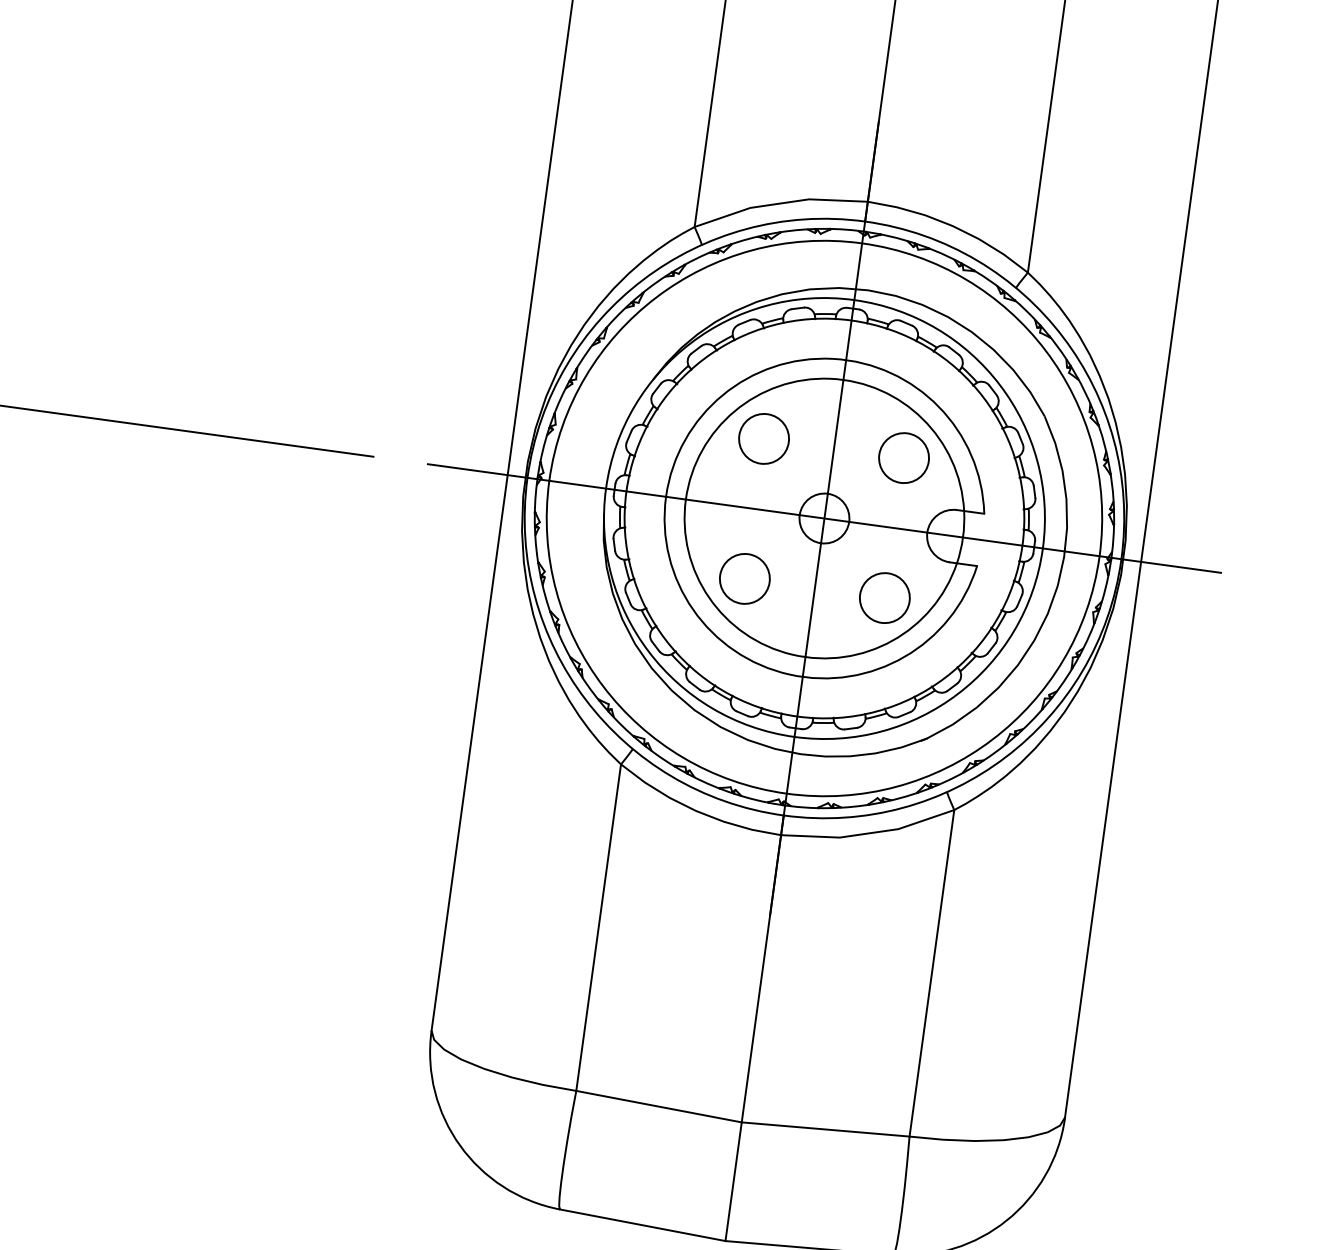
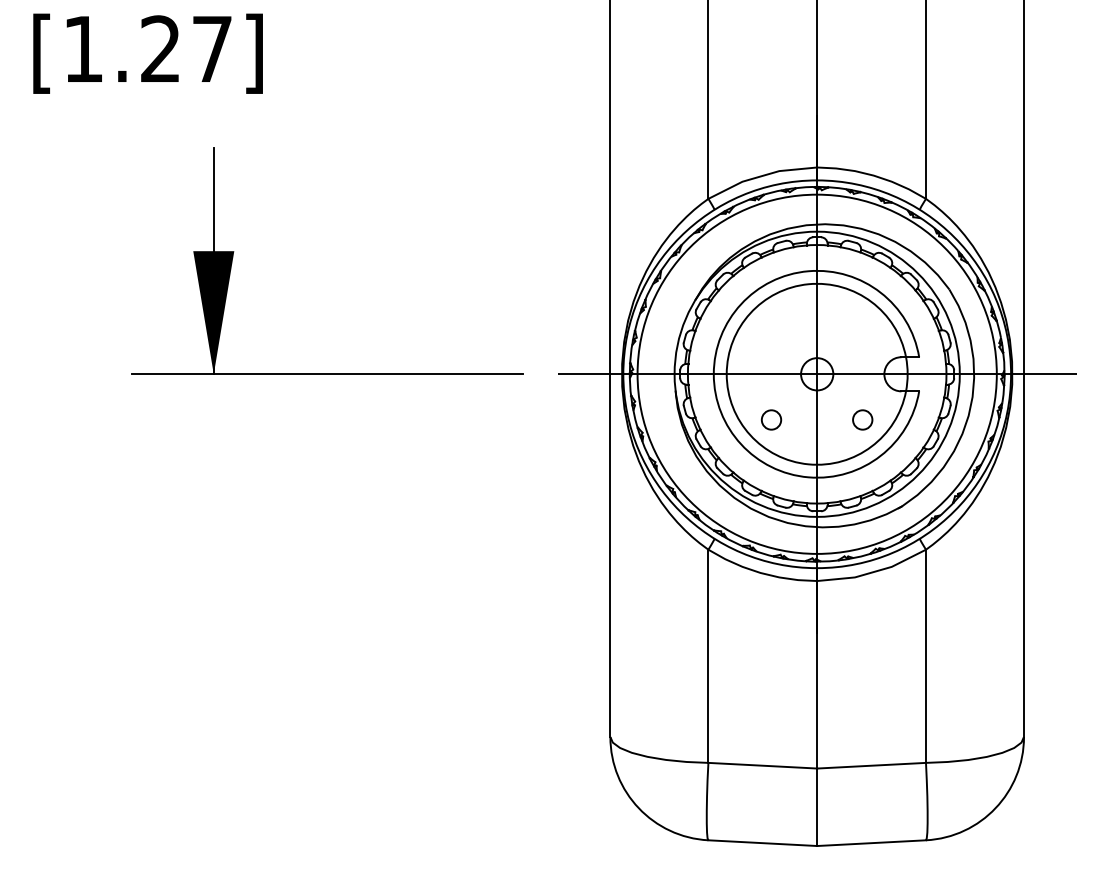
circle: (764, 438) -> (771, 328), removed
circle: (903, 457) -> (862, 328), removed
circle: (744, 578) -> (771, 419), size x0.6
circle: (884, 597) -> (862, 419), size x0.6

